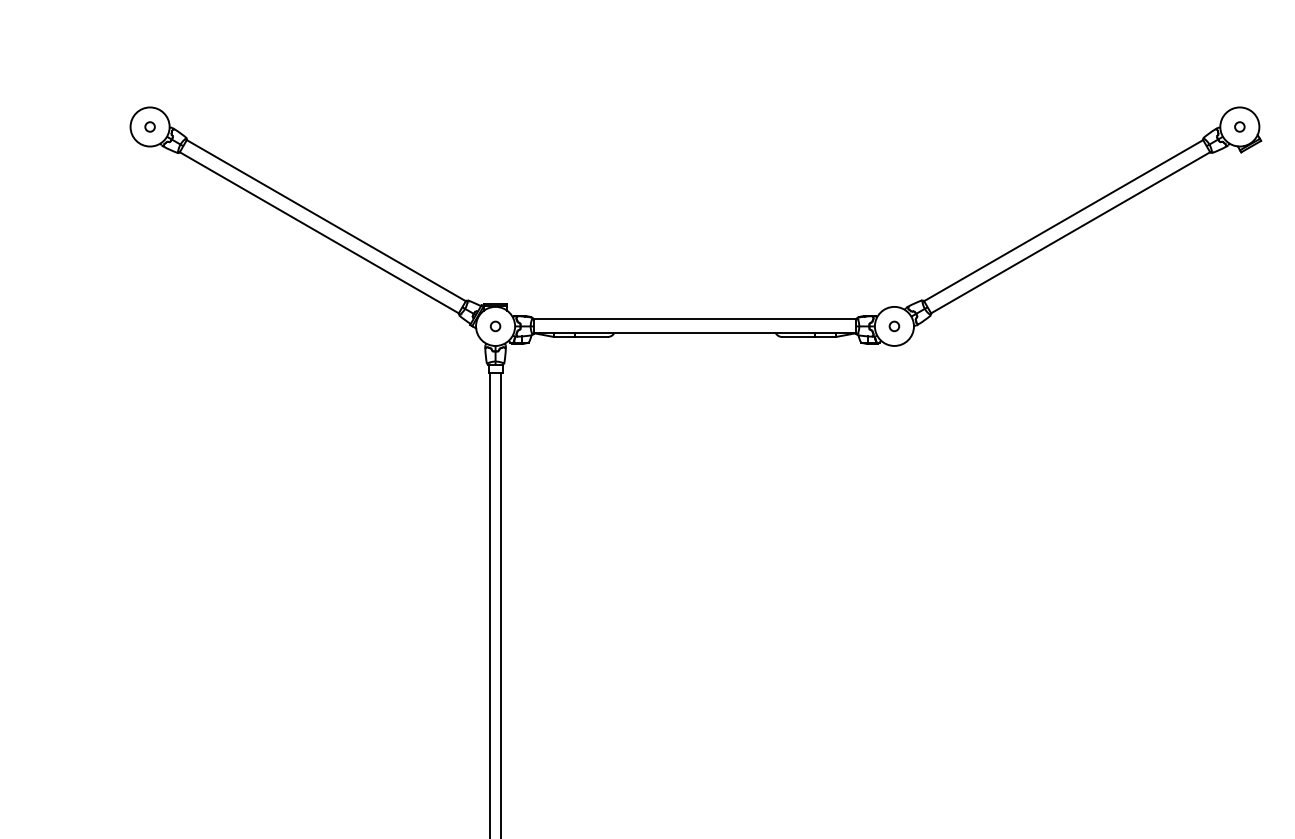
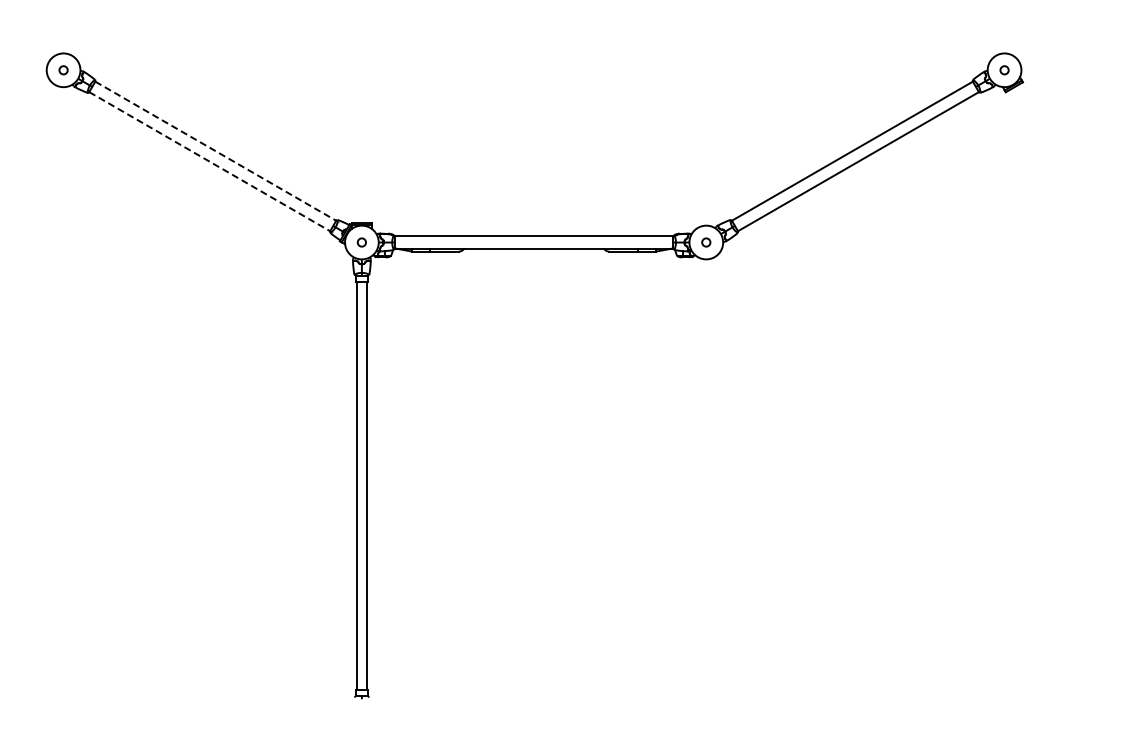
line: (327, 221) -> (216, 151), solid -> dashed
line: (320, 232) -> (210, 161), solid -> dashed

